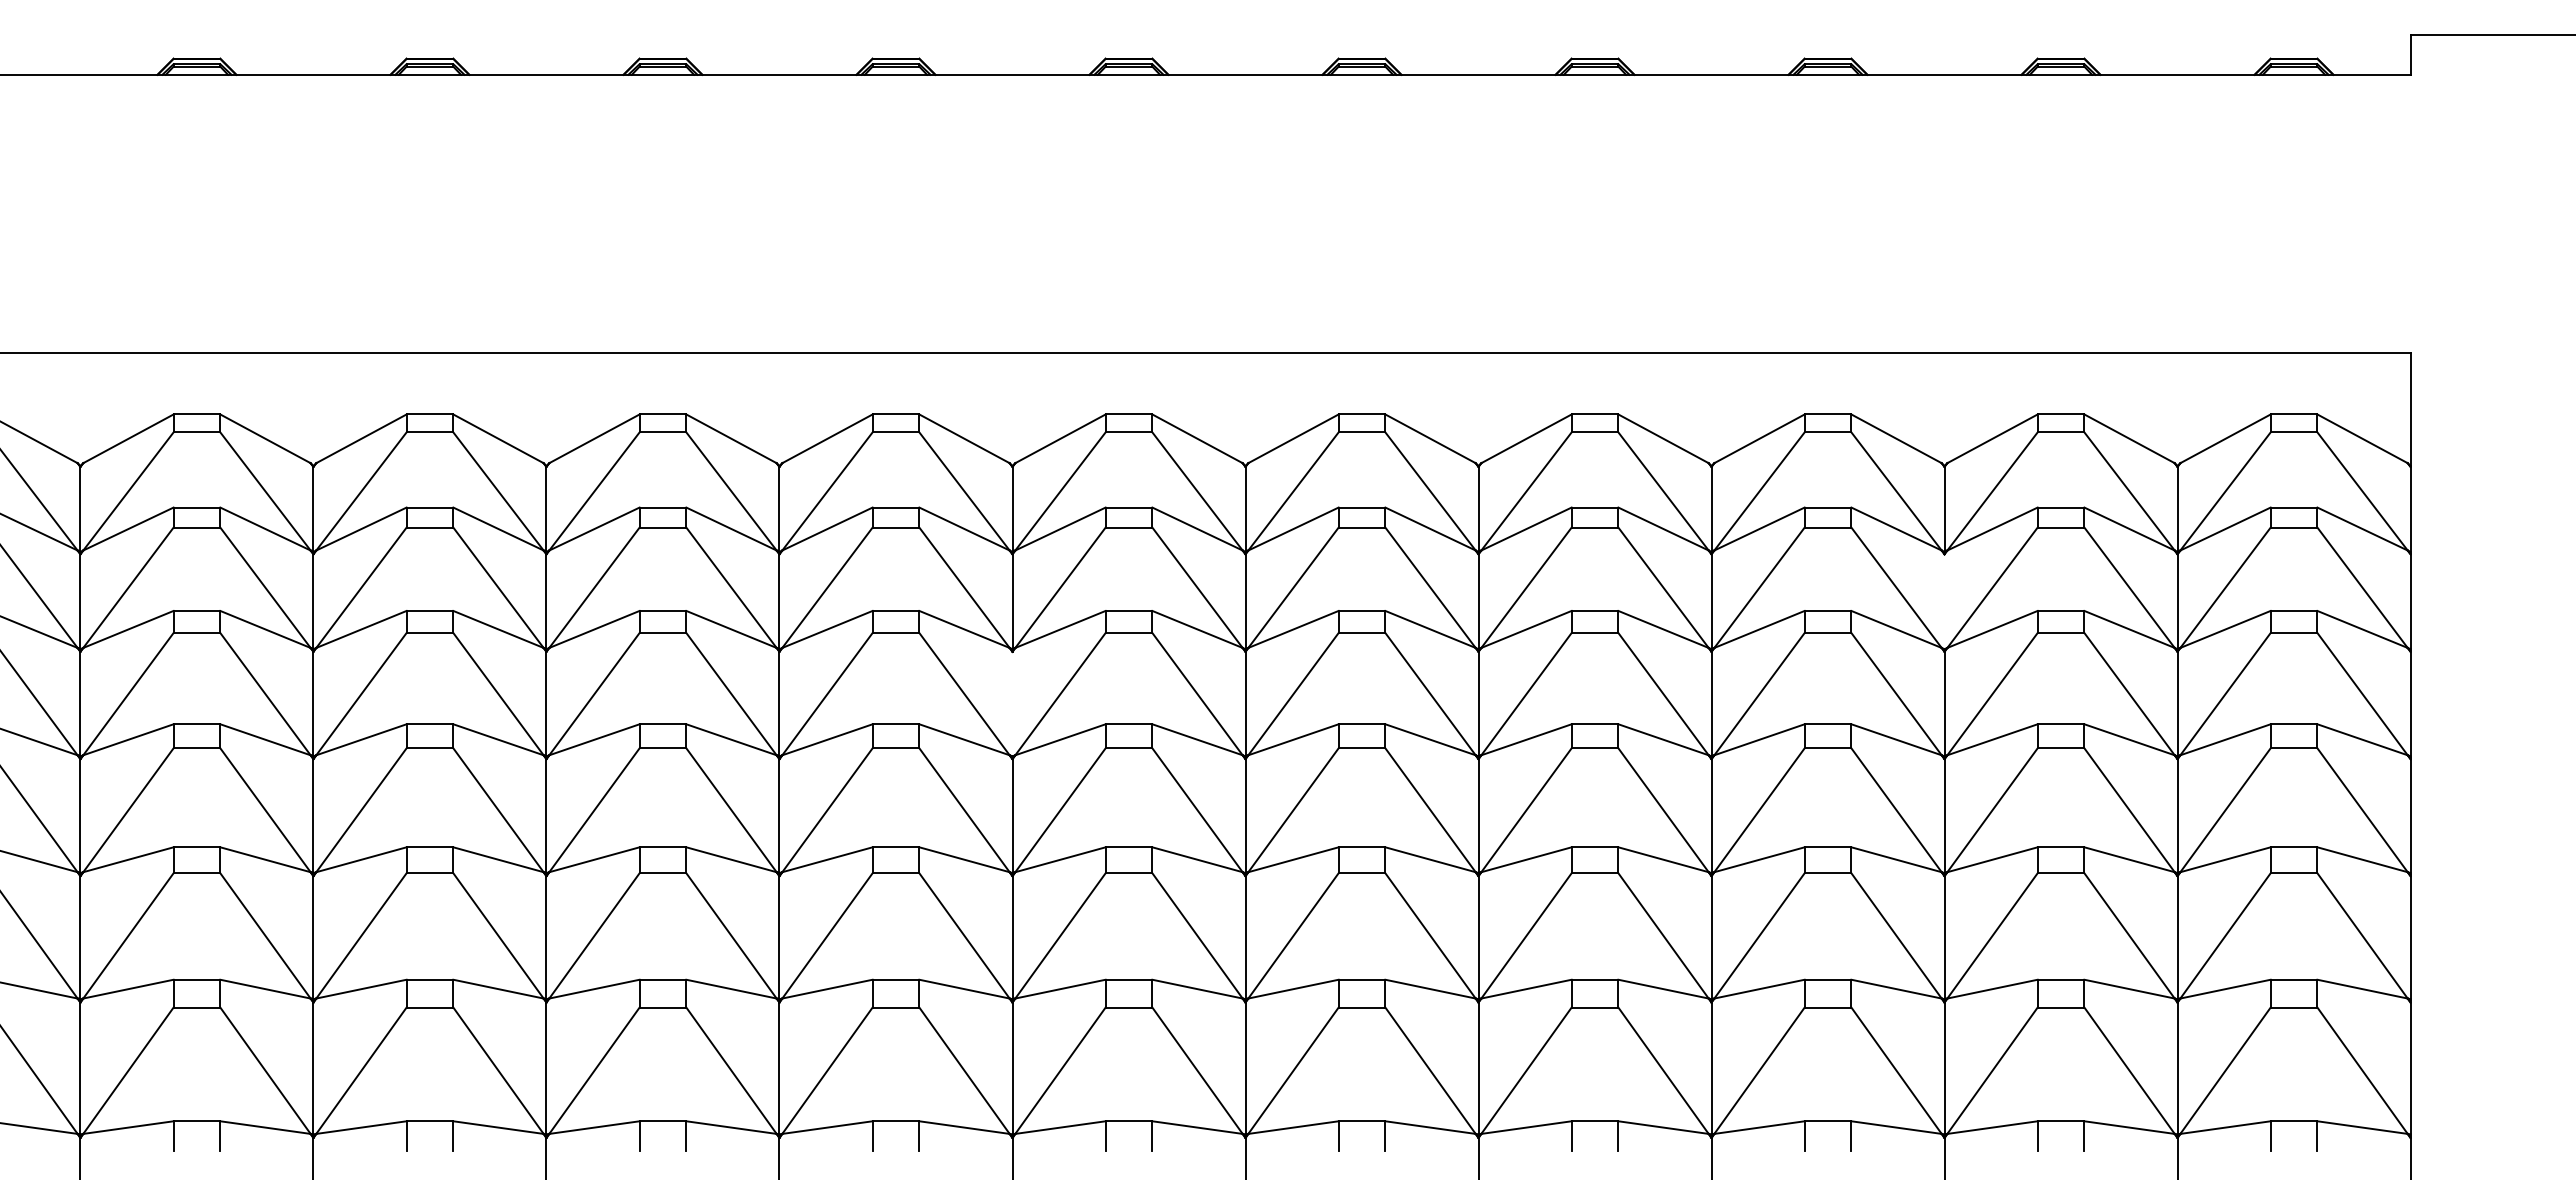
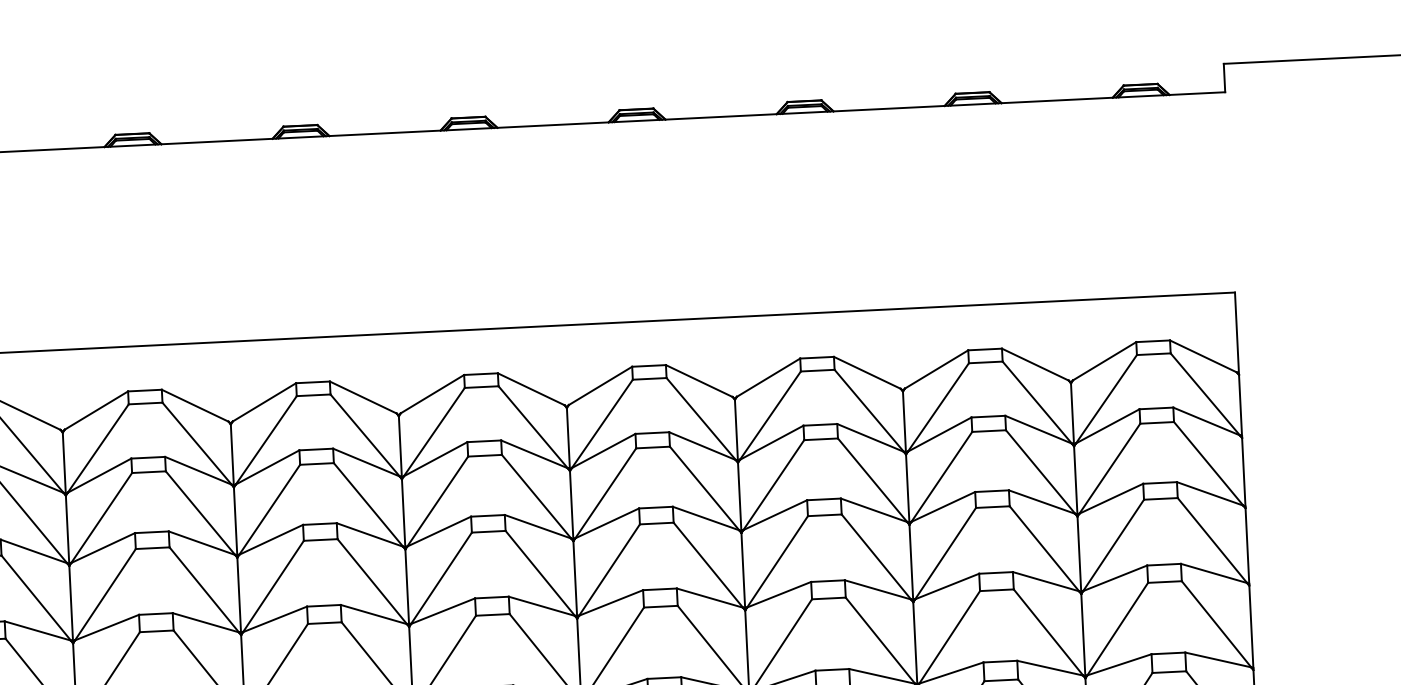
line: (1944, 601) -> (907, 488), added
line: (1012, 703) -> (239, 594), added

